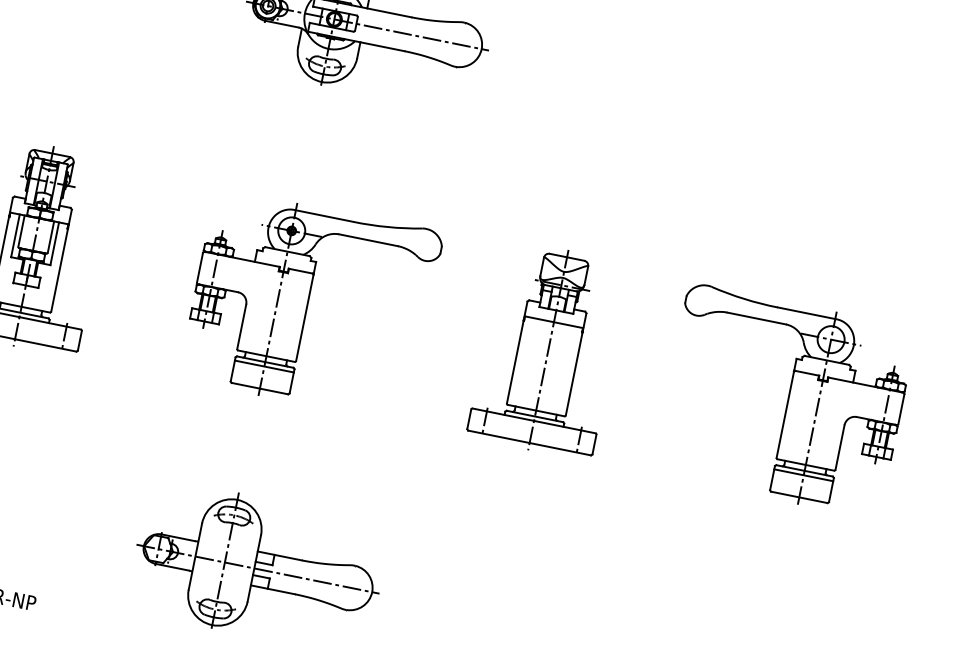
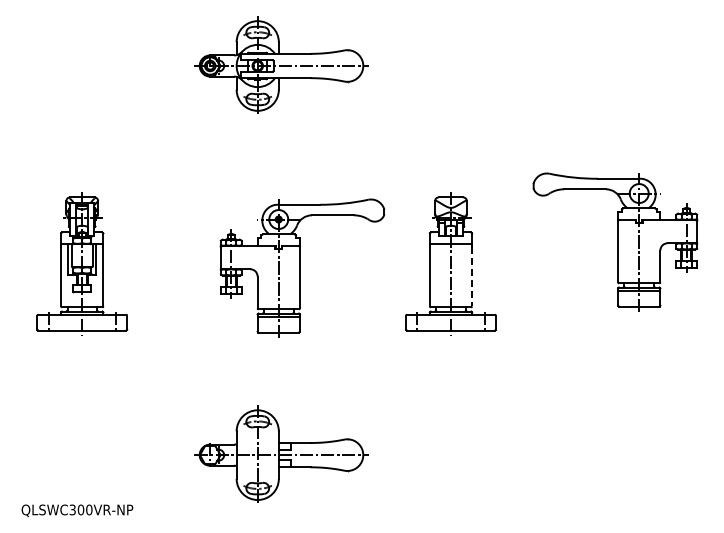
part: (311, 304) -> (302, 267), moved
line: (574, 373) -> (472, 276), solid -> dashed
part: (784, 399) -> (615, 241), moved

